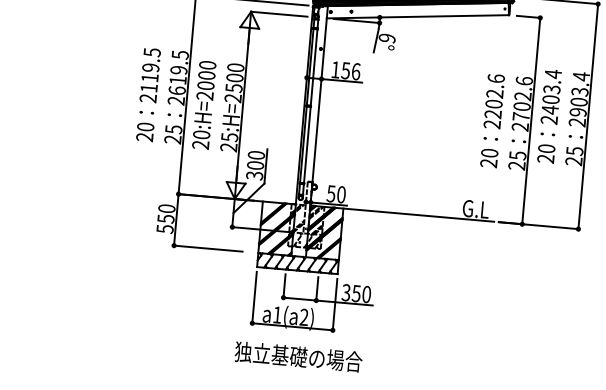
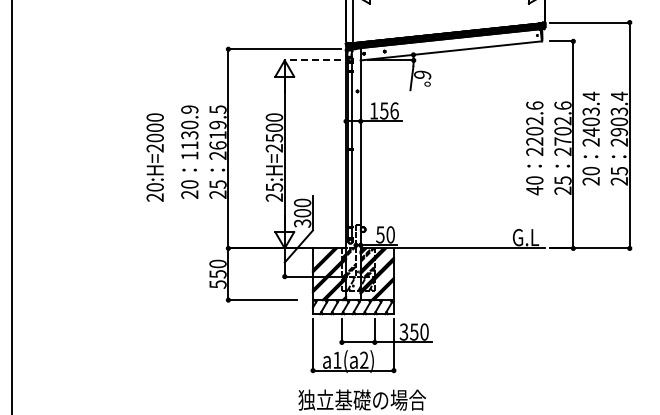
line: (278, 14) -> (312, 60), solid -> dashed
text: (149, 75) -> (189, 132), 2119.5 -> 1130.9
text: (203, 105) -> (154, 157), moved
text: (488, 163) -> (534, 190), 20 -> 40

